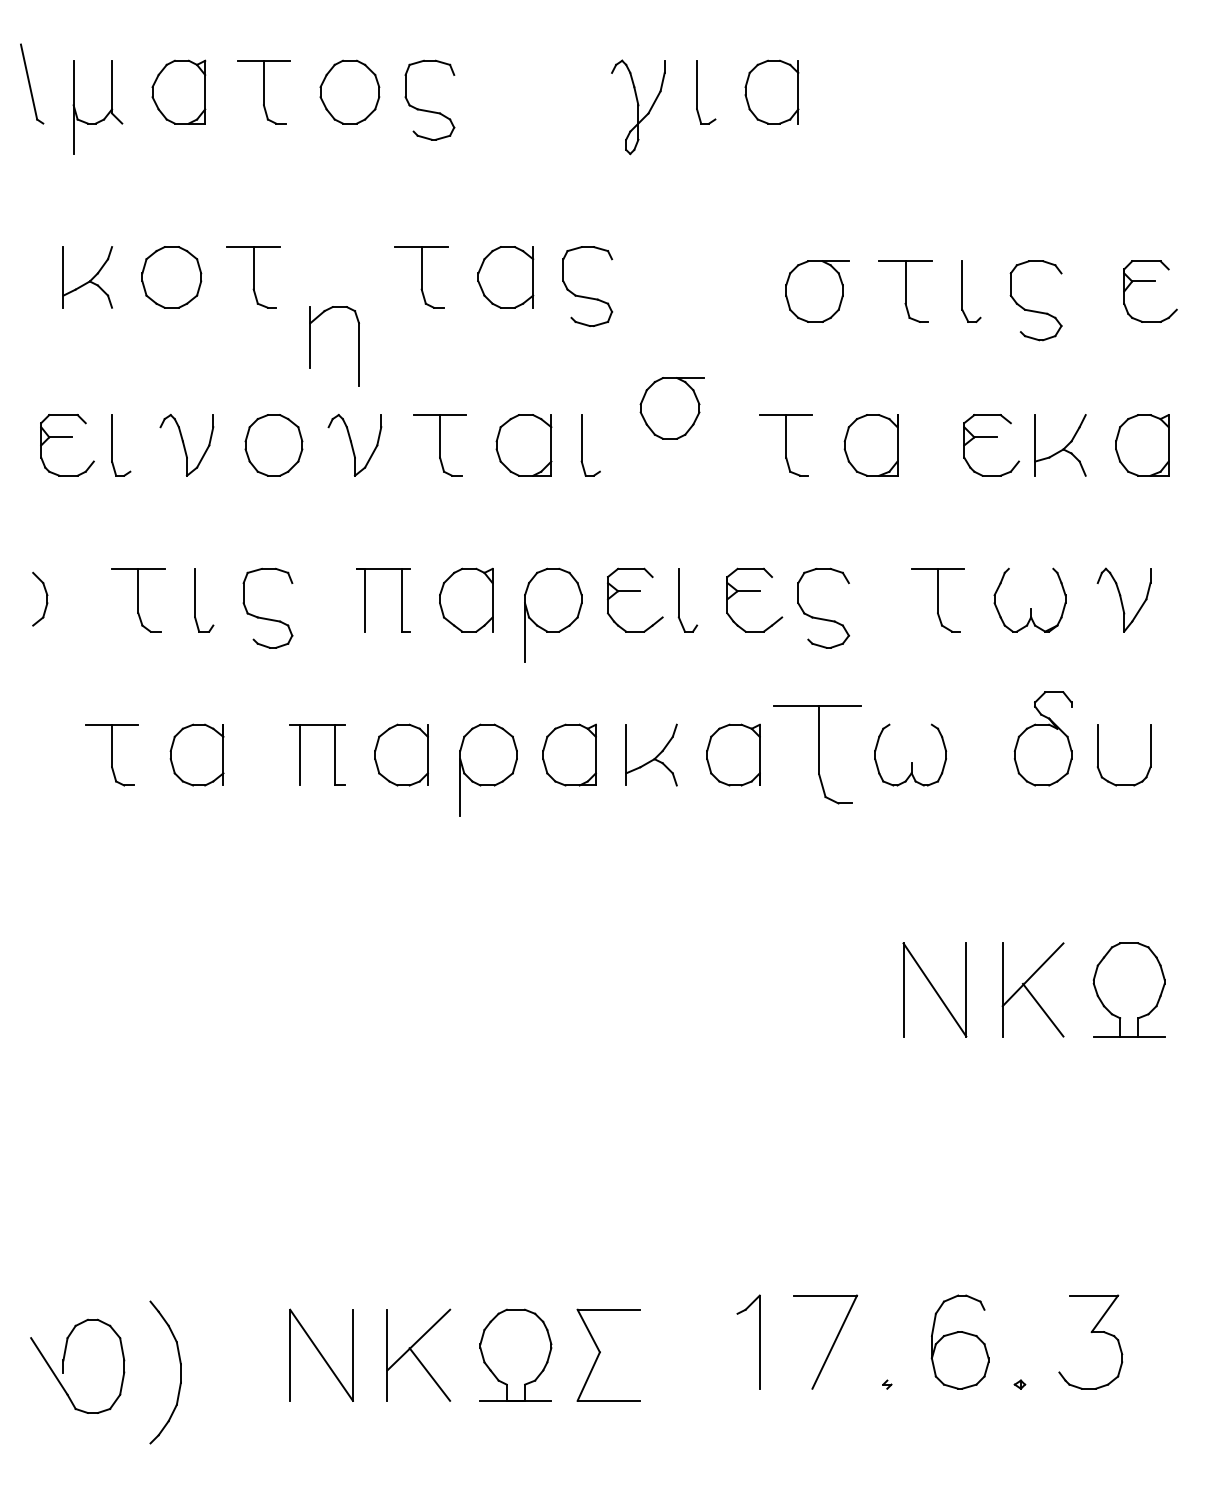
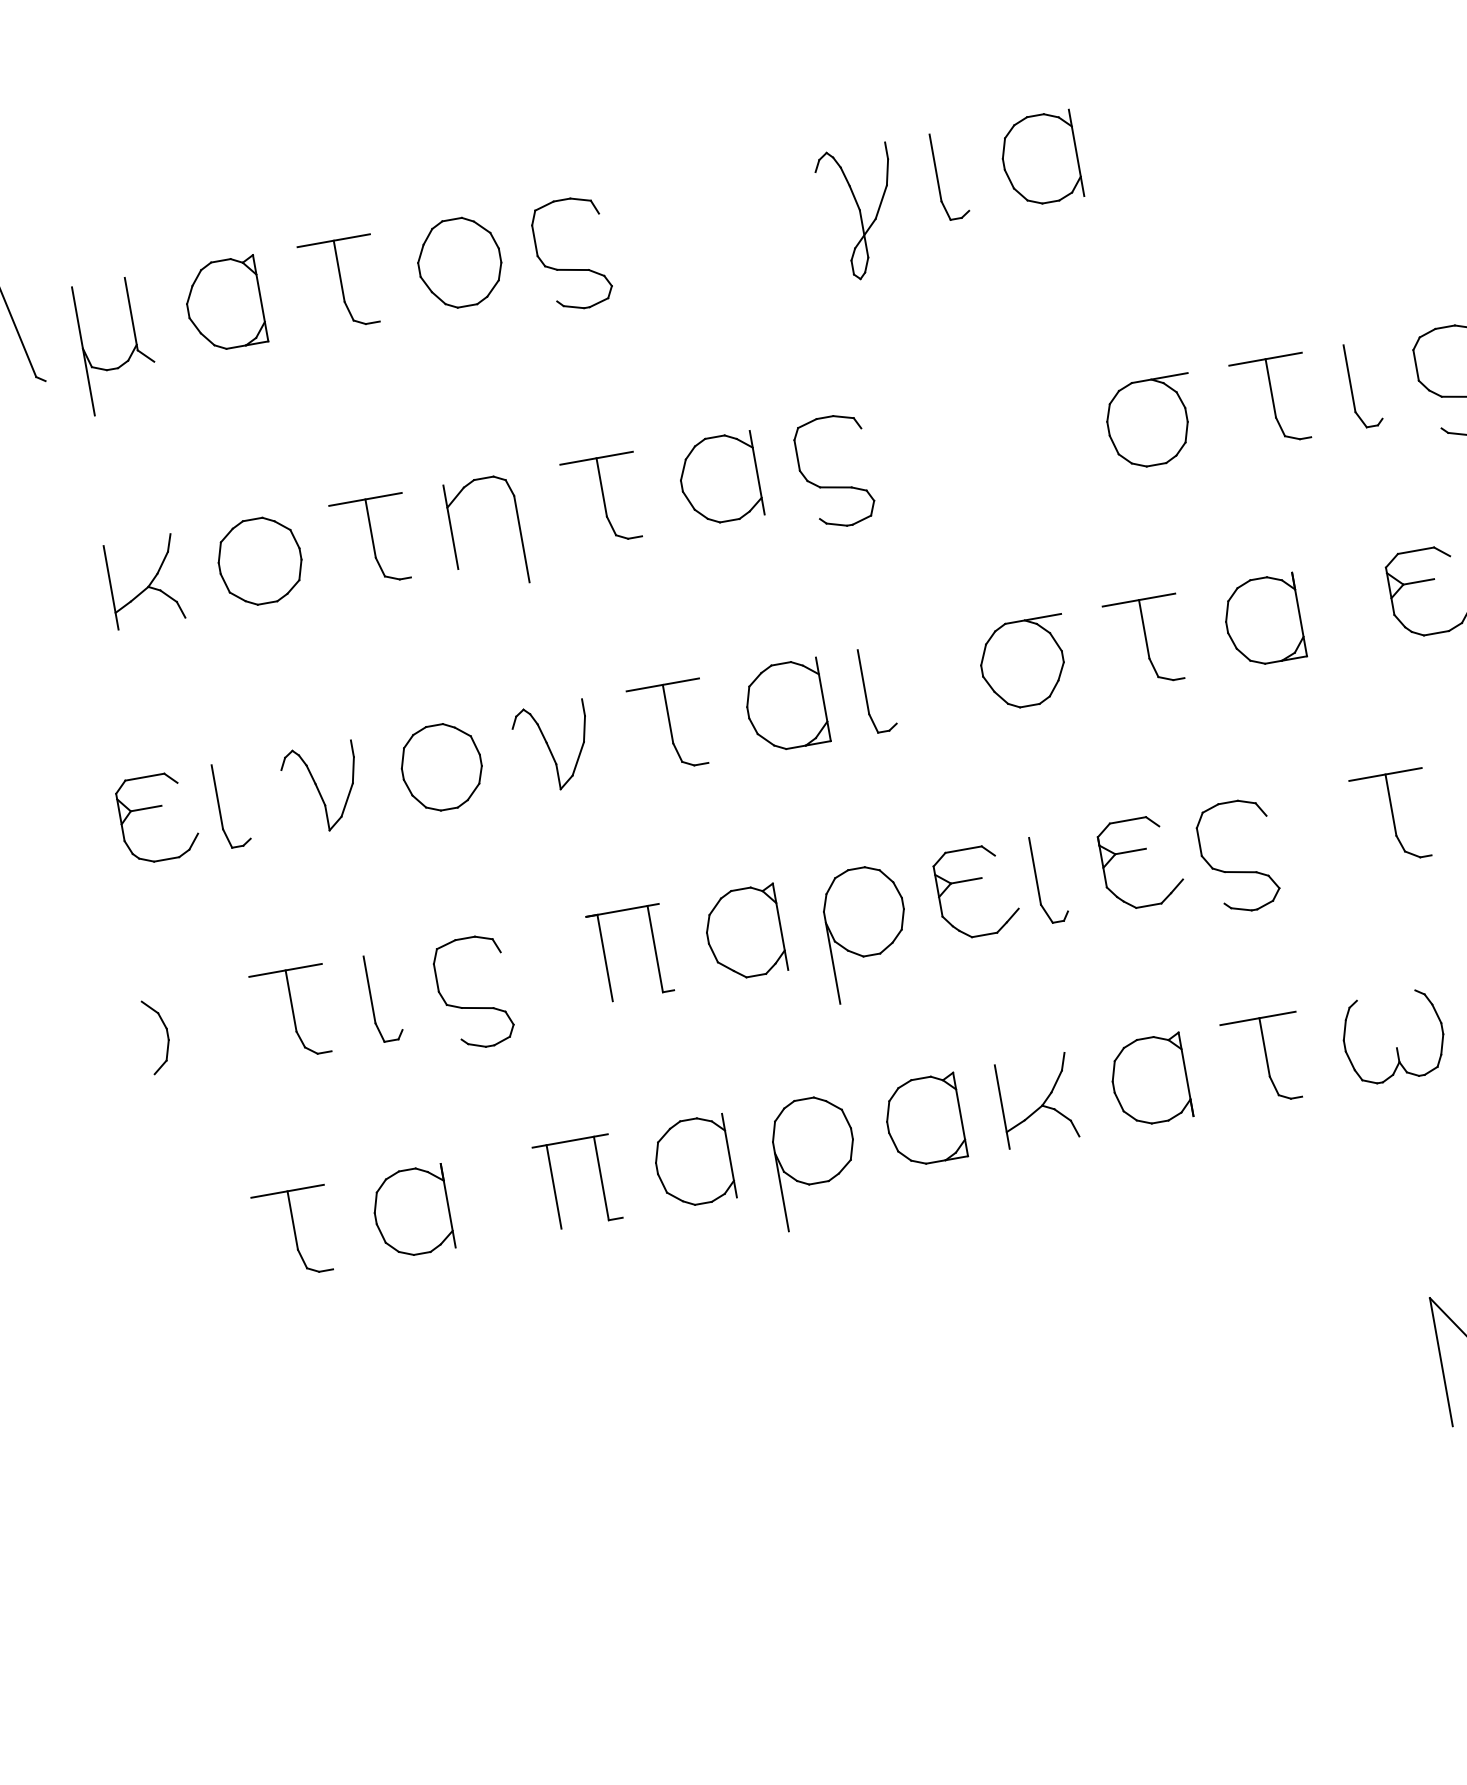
part: (310, 346) -> (453, 539), moved
part: (671, 408) -> (1024, 663), moved
part: (817, 755) -> (1265, 1060), size x0.62

